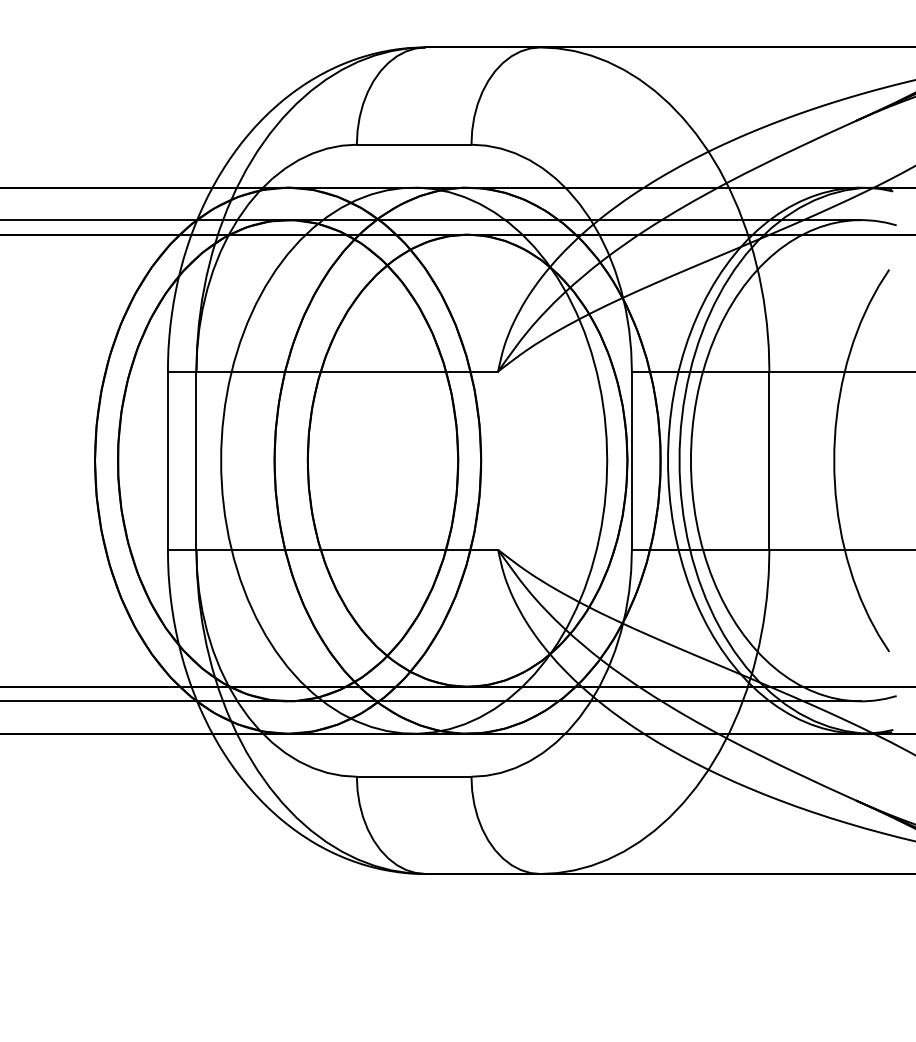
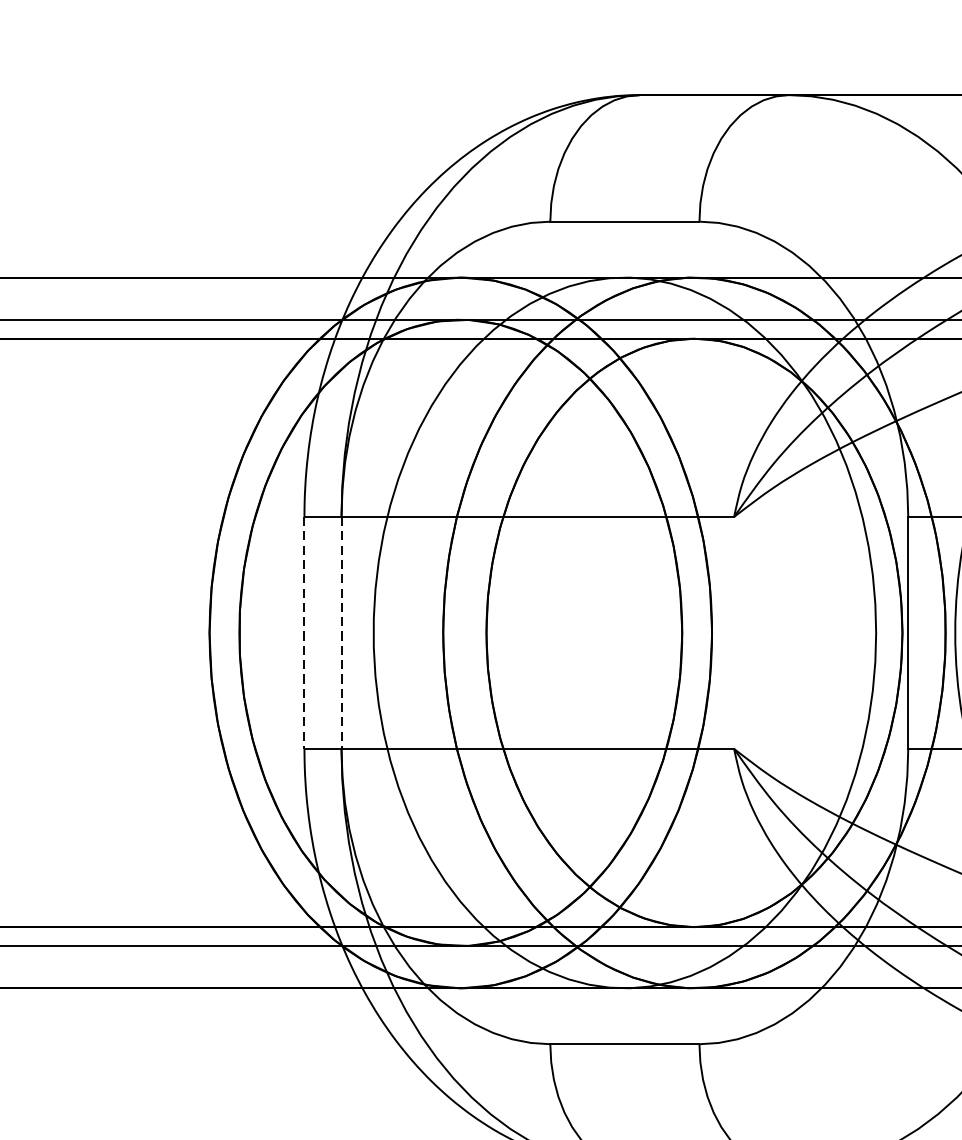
line: (167, 461) -> (303, 633), solid -> dashed
line: (196, 461) -> (341, 633), solid -> dashed

